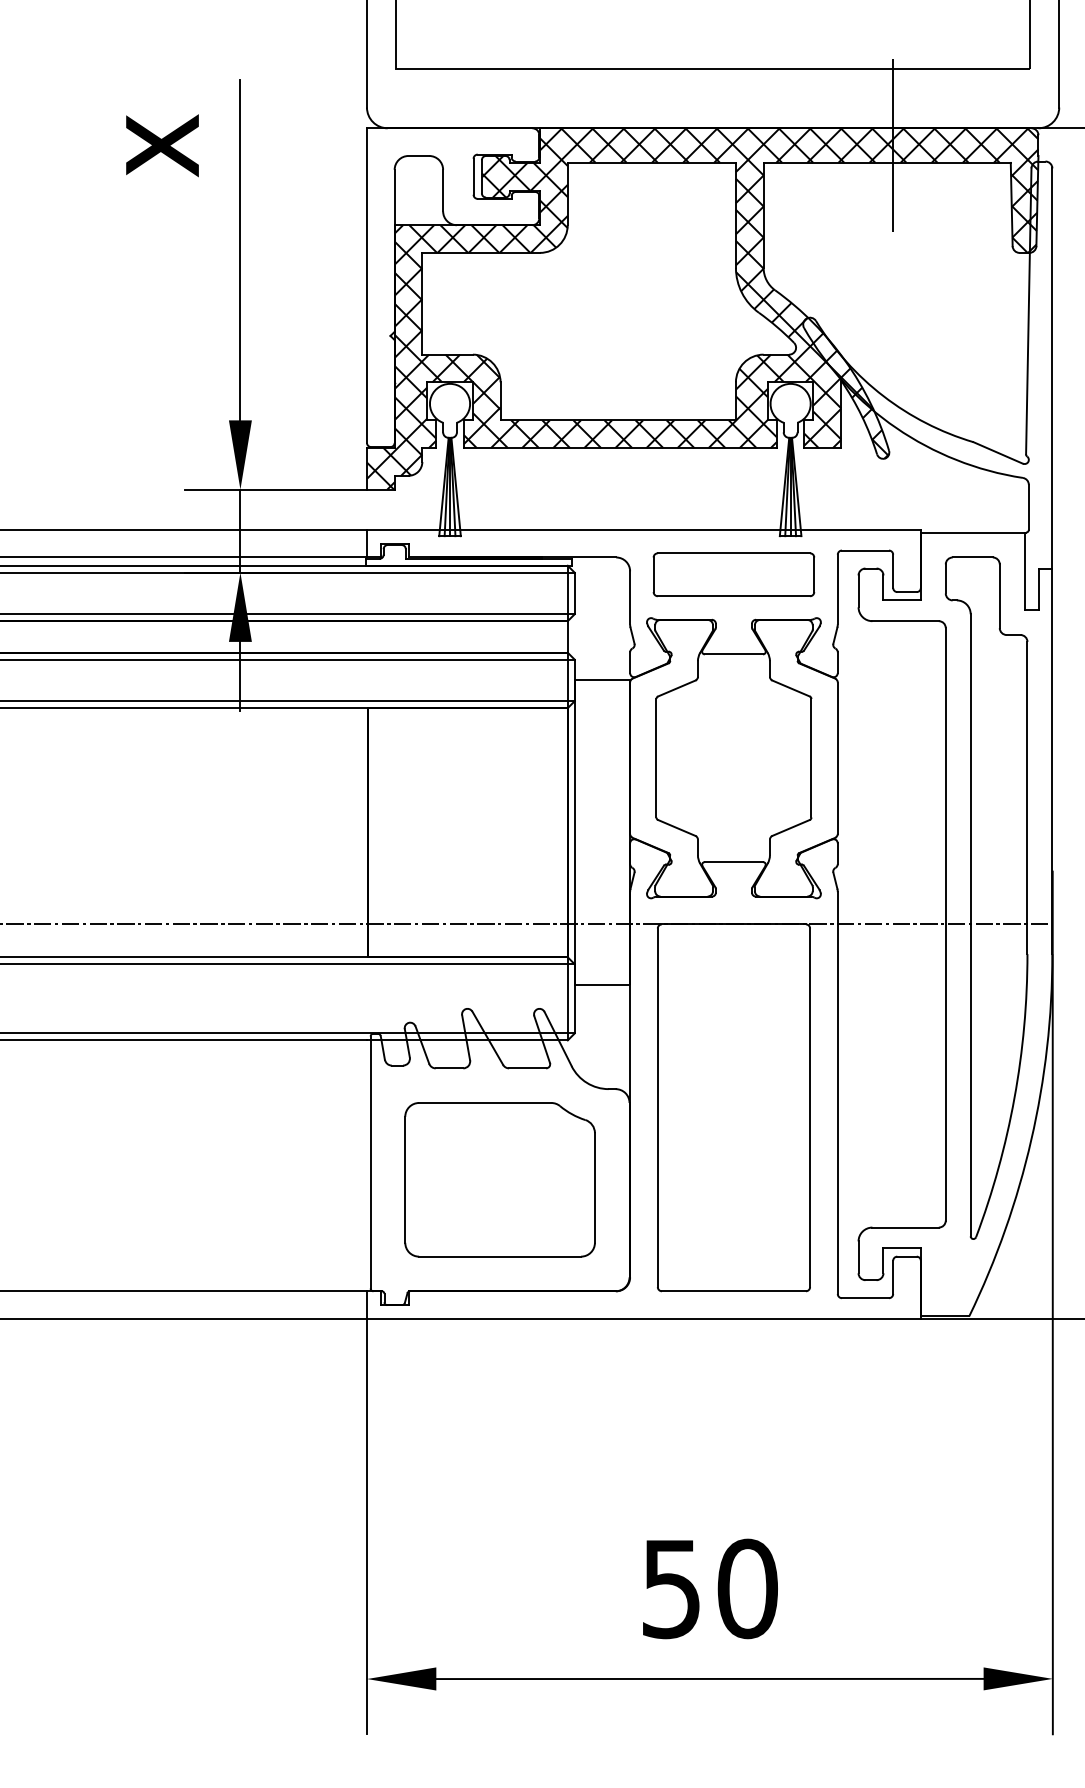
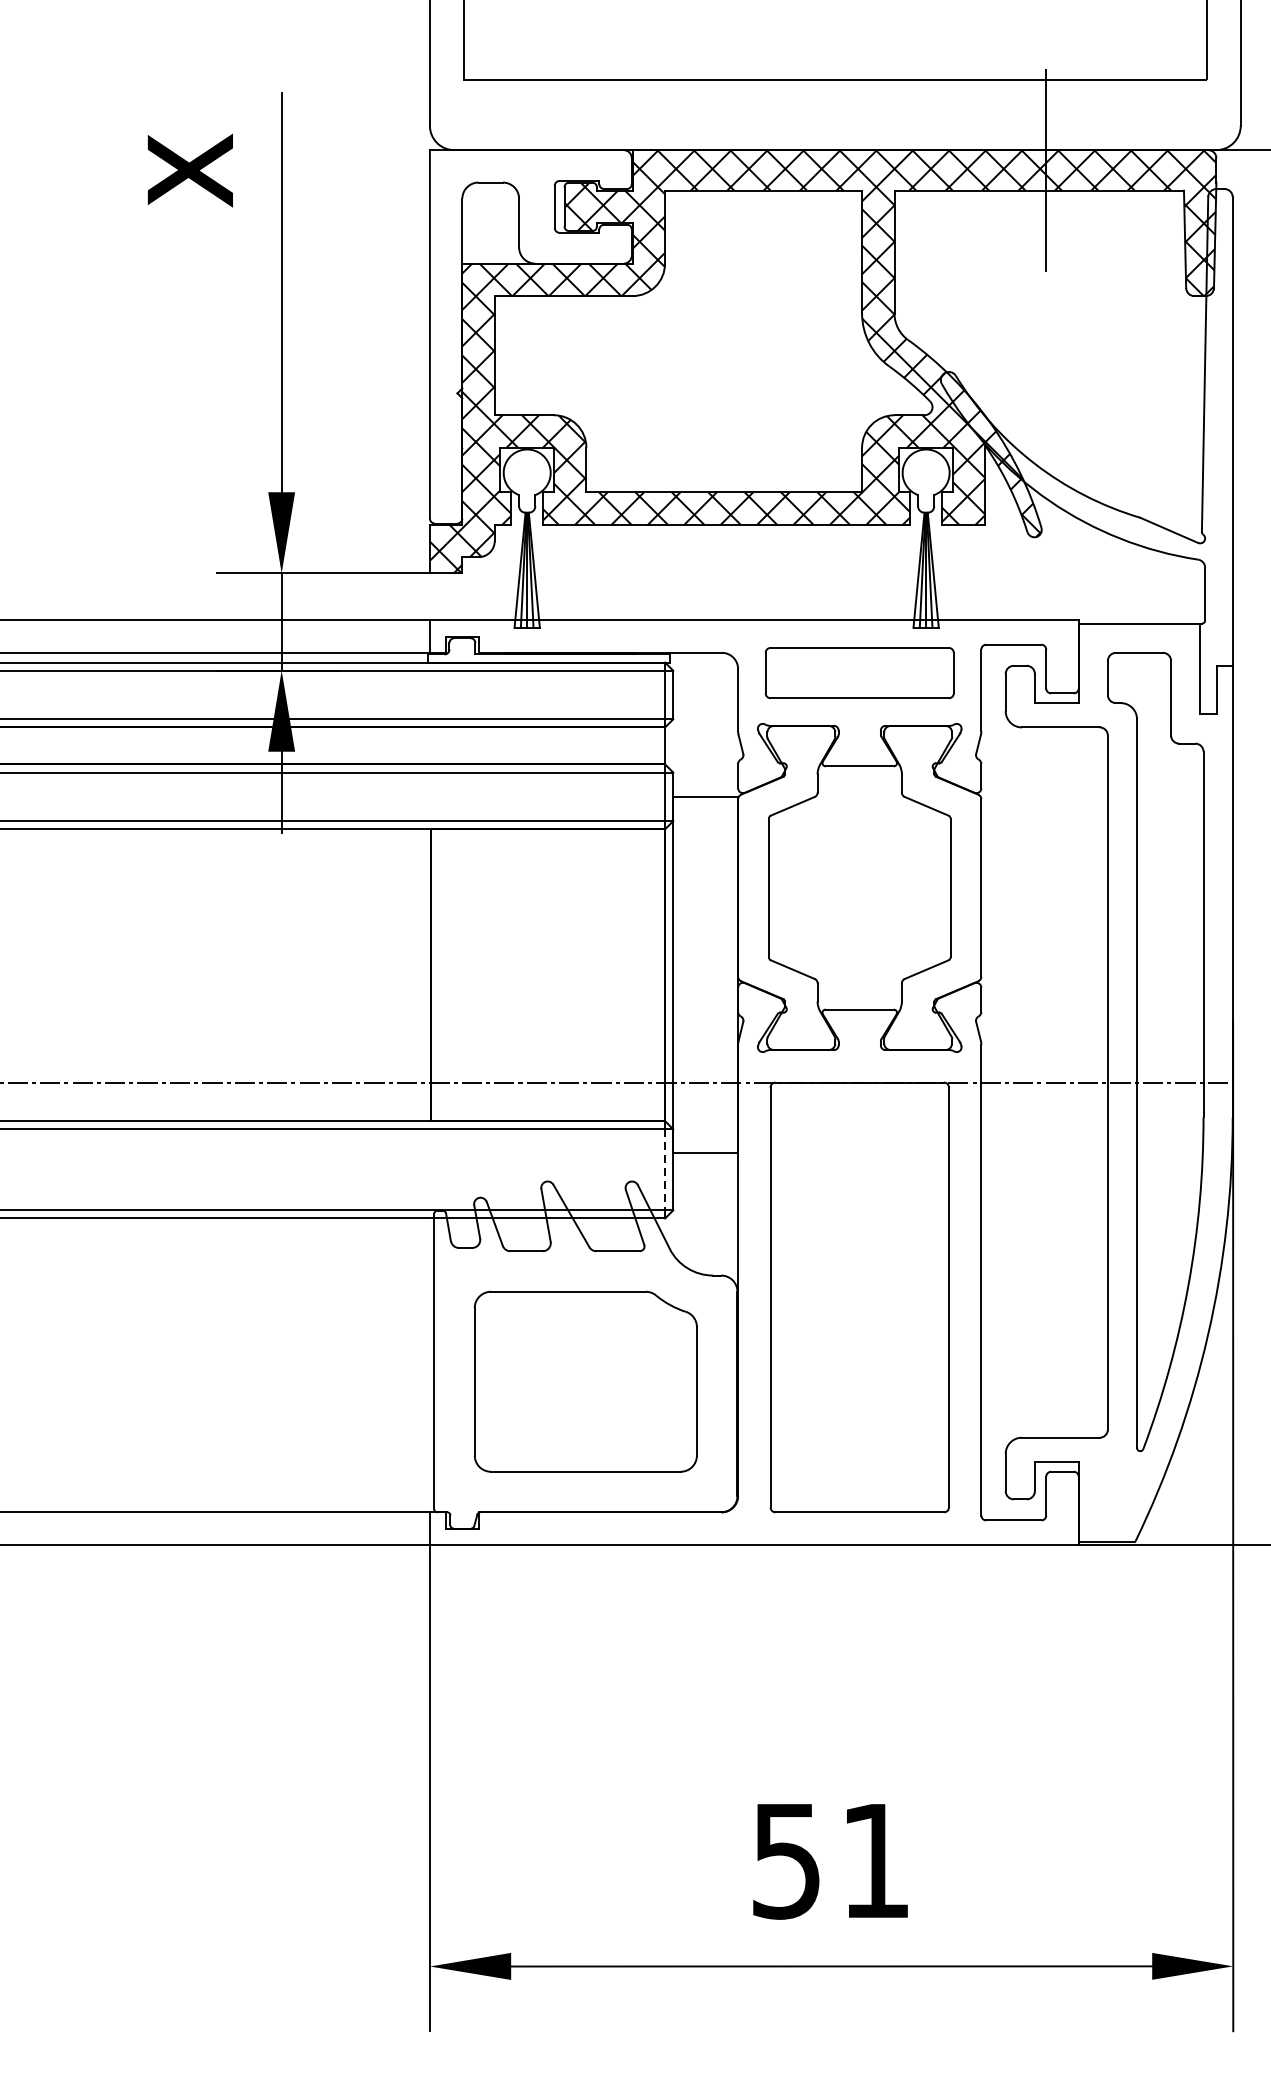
line: (567, 998) -> (664, 1169), solid -> dashed
text: (747, 1588) -> (875, 1860), 50 -> 51

